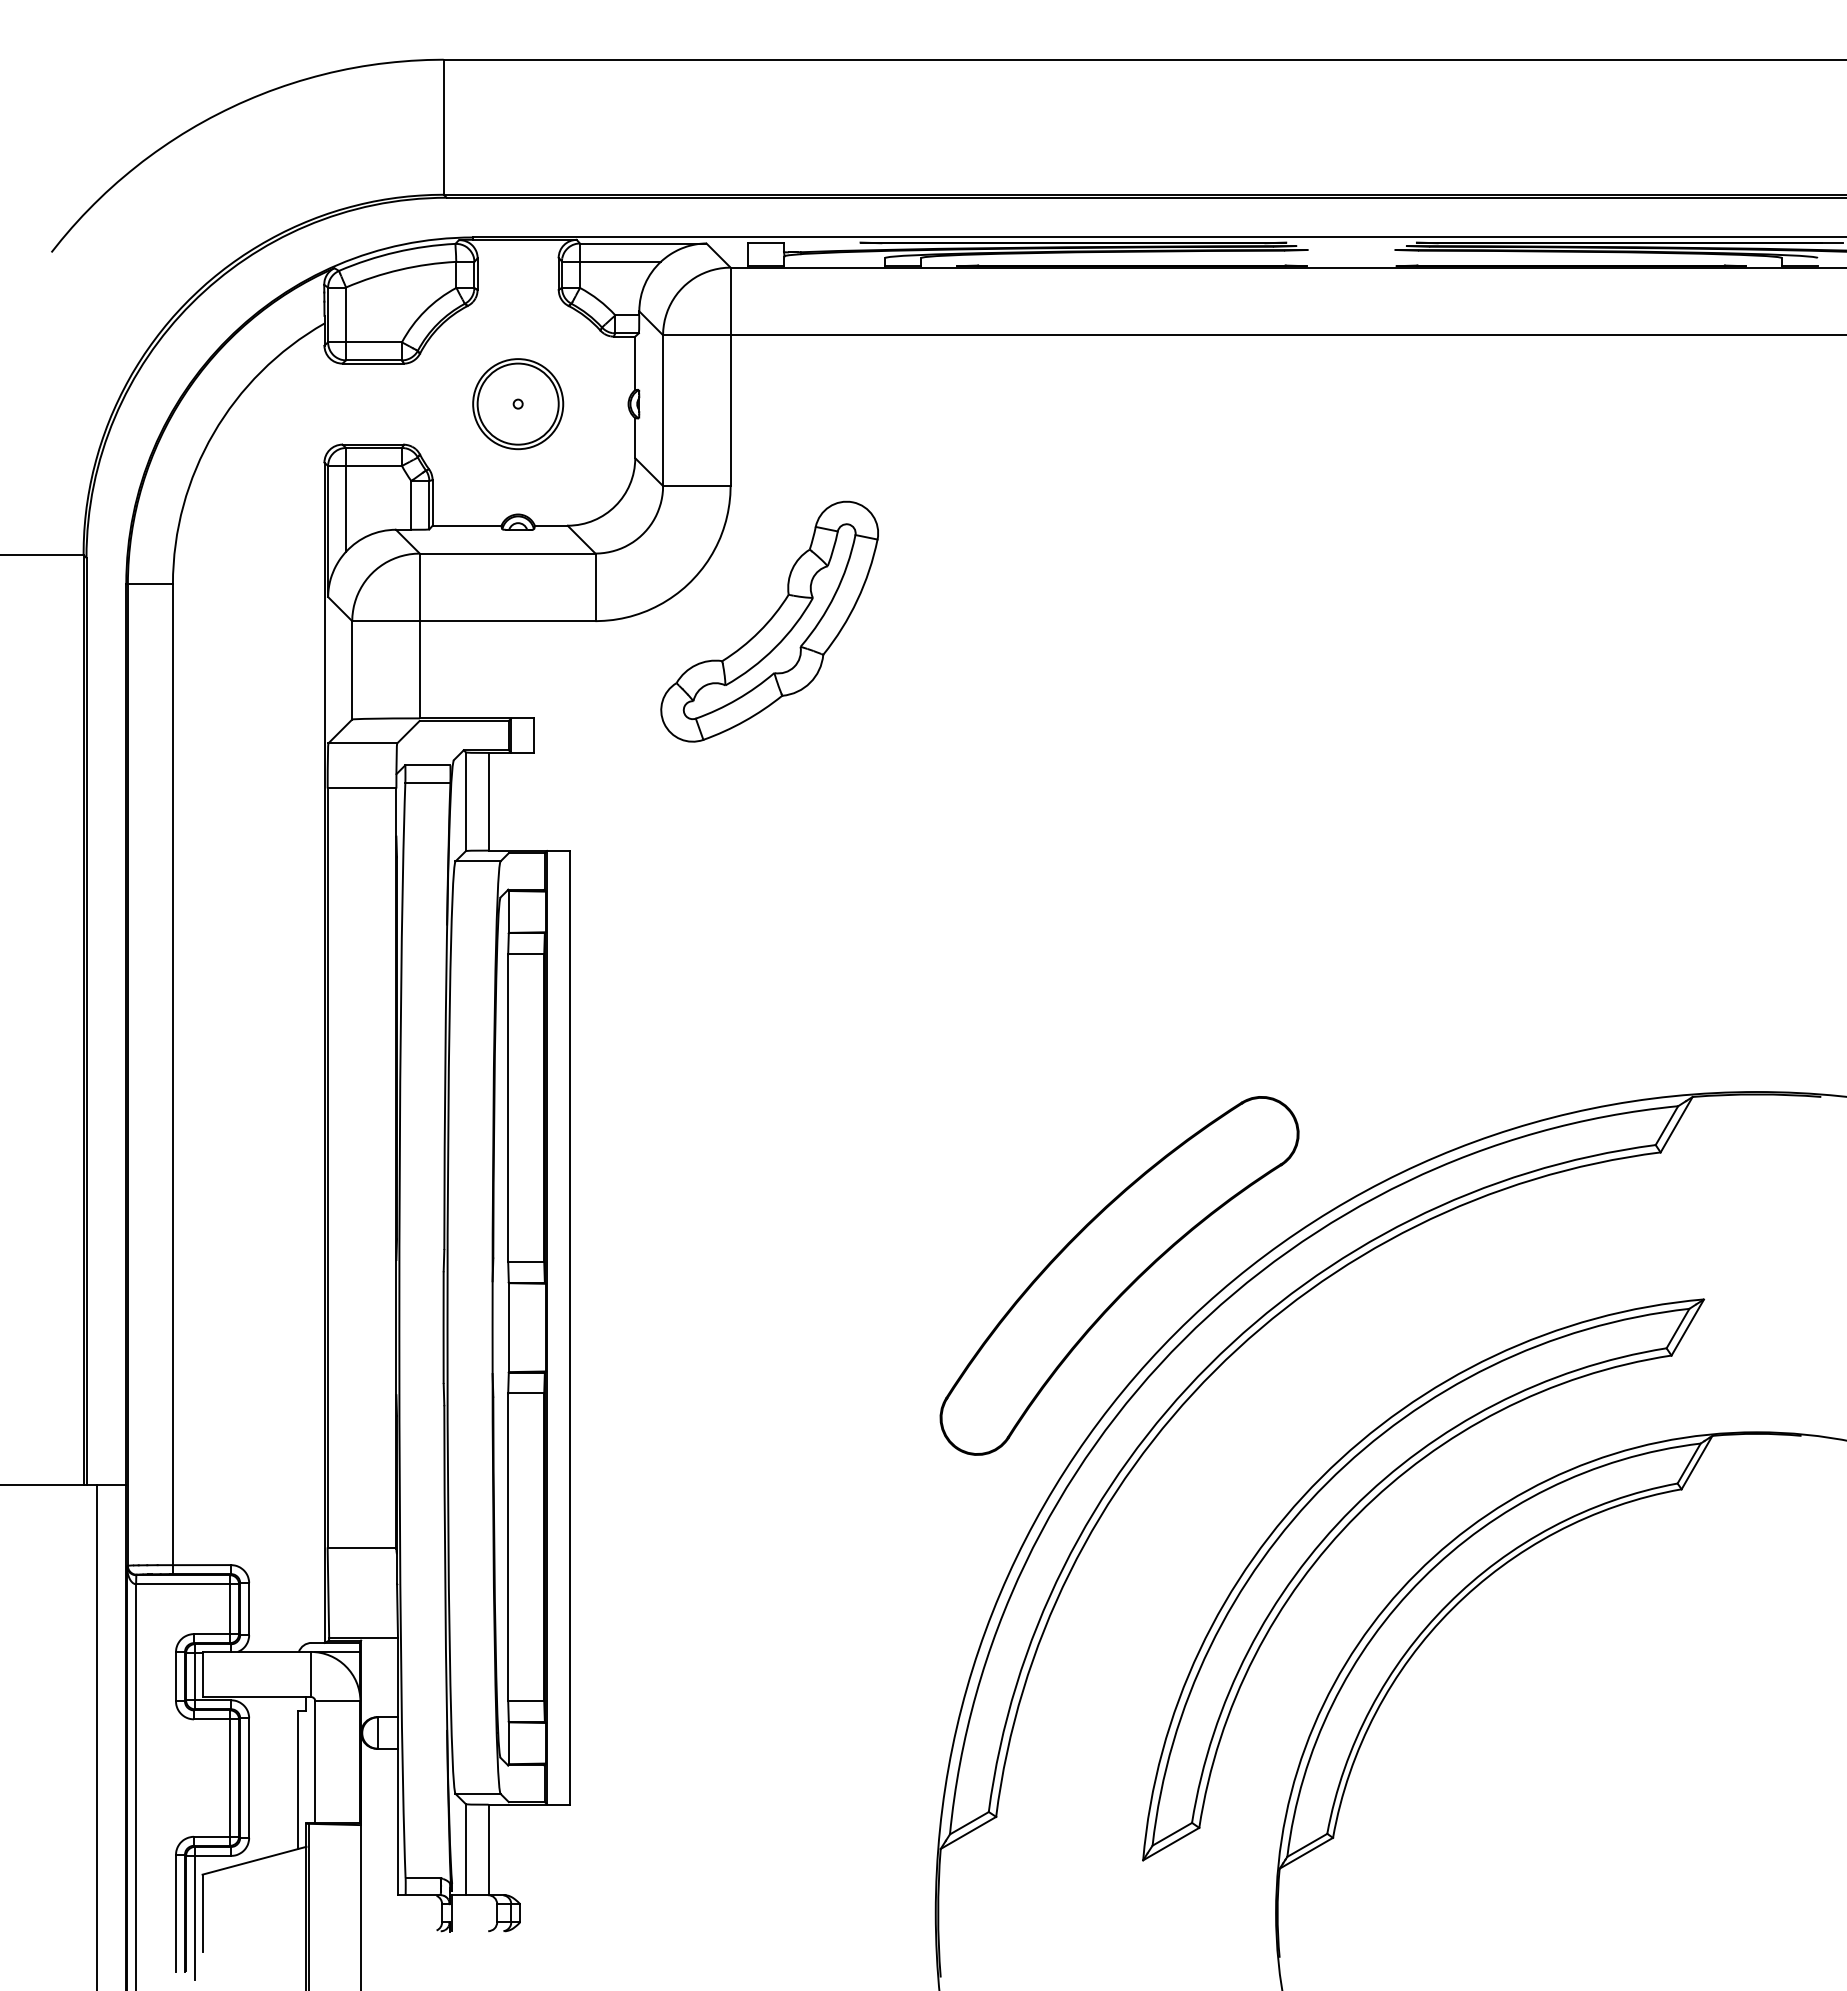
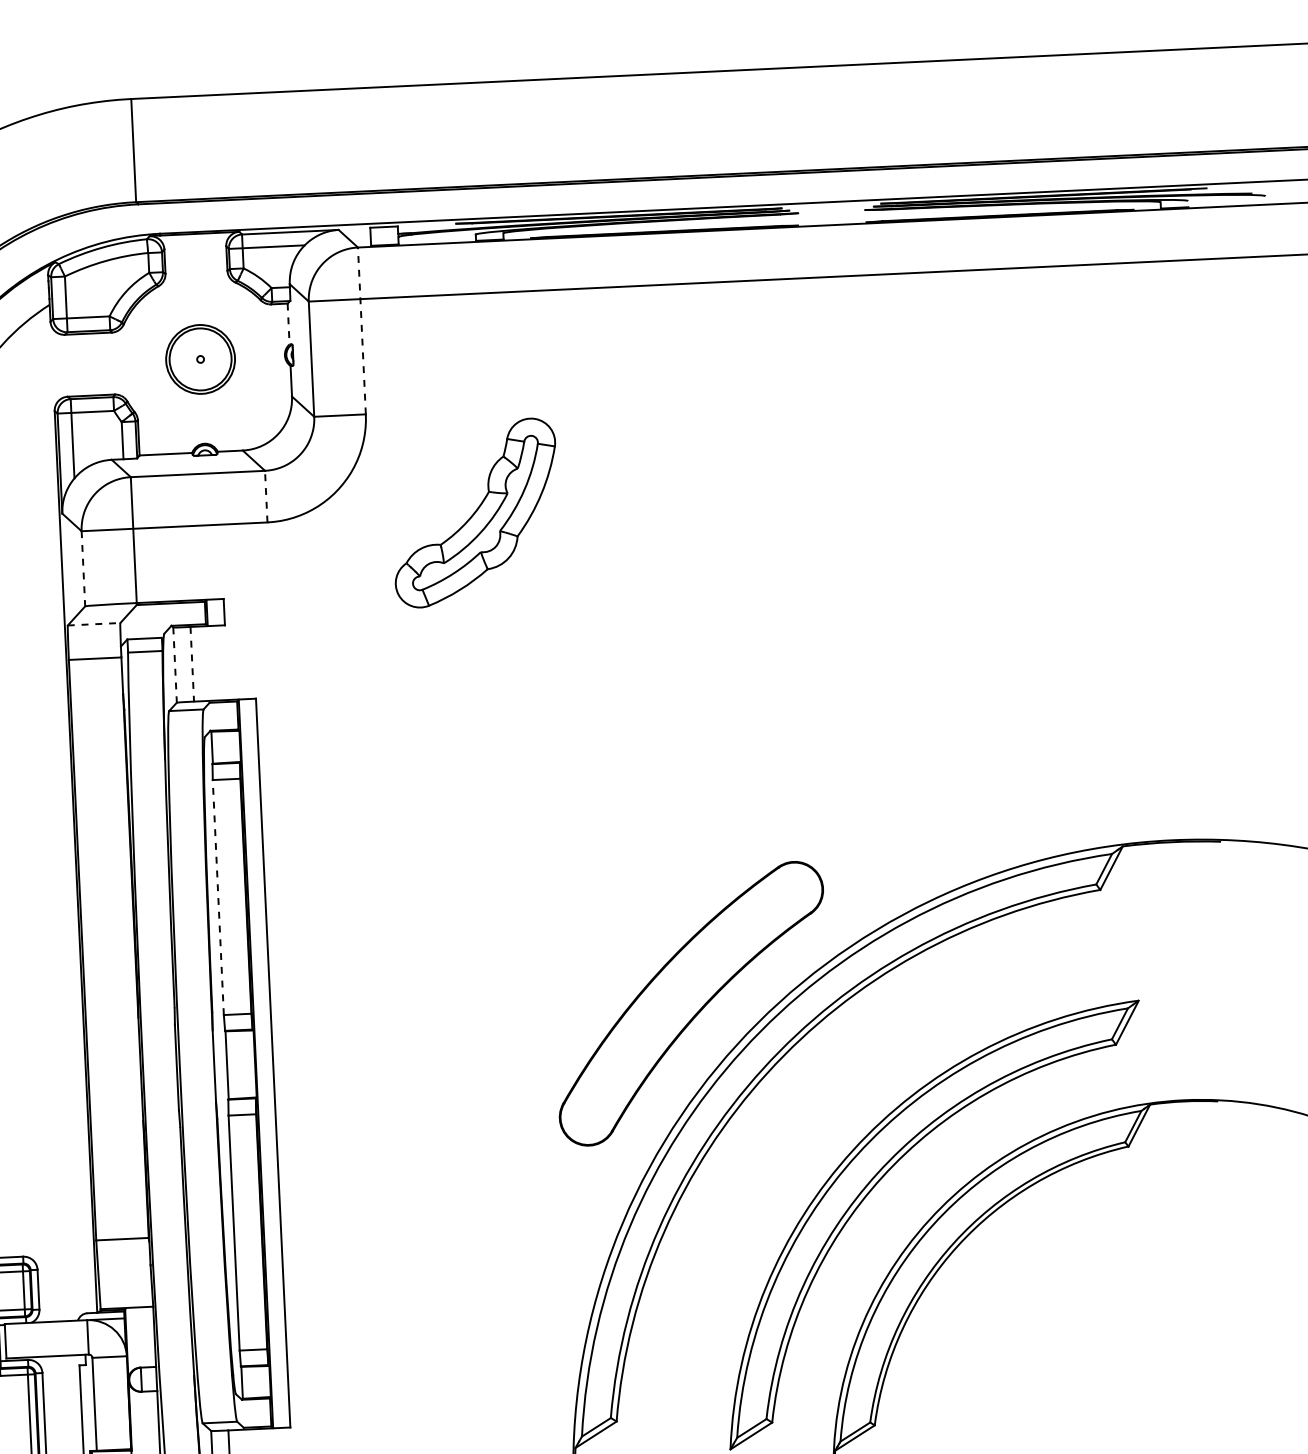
line: (635, 363) -> (288, 324), solid -> dashed
line: (730, 376) -> (361, 330), solid -> dashed
line: (595, 587) -> (266, 496), solid -> dashed
part: (769, 621) -> (475, 512), moved
line: (352, 670) -> (83, 568), solid -> dashed
line: (363, 743) -> (94, 624), solid -> dashed
line: (488, 801) -> (192, 664), solid -> dashed
line: (466, 802) -> (175, 665), solid -> dashed
line: (508, 1108) -> (218, 897), solid -> dashed

